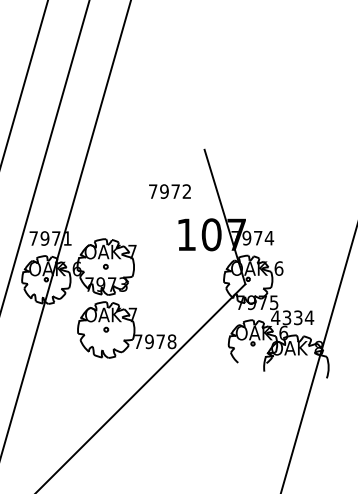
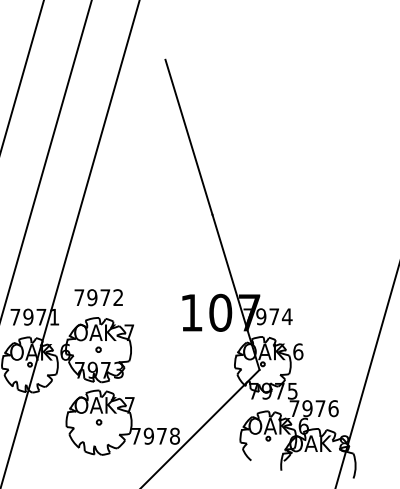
line: (183, 82) -> (188, 137), added
text: (169, 191) -> (98, 297), moved
text: (292, 317) -> (313, 408), 4334 -> 7976

